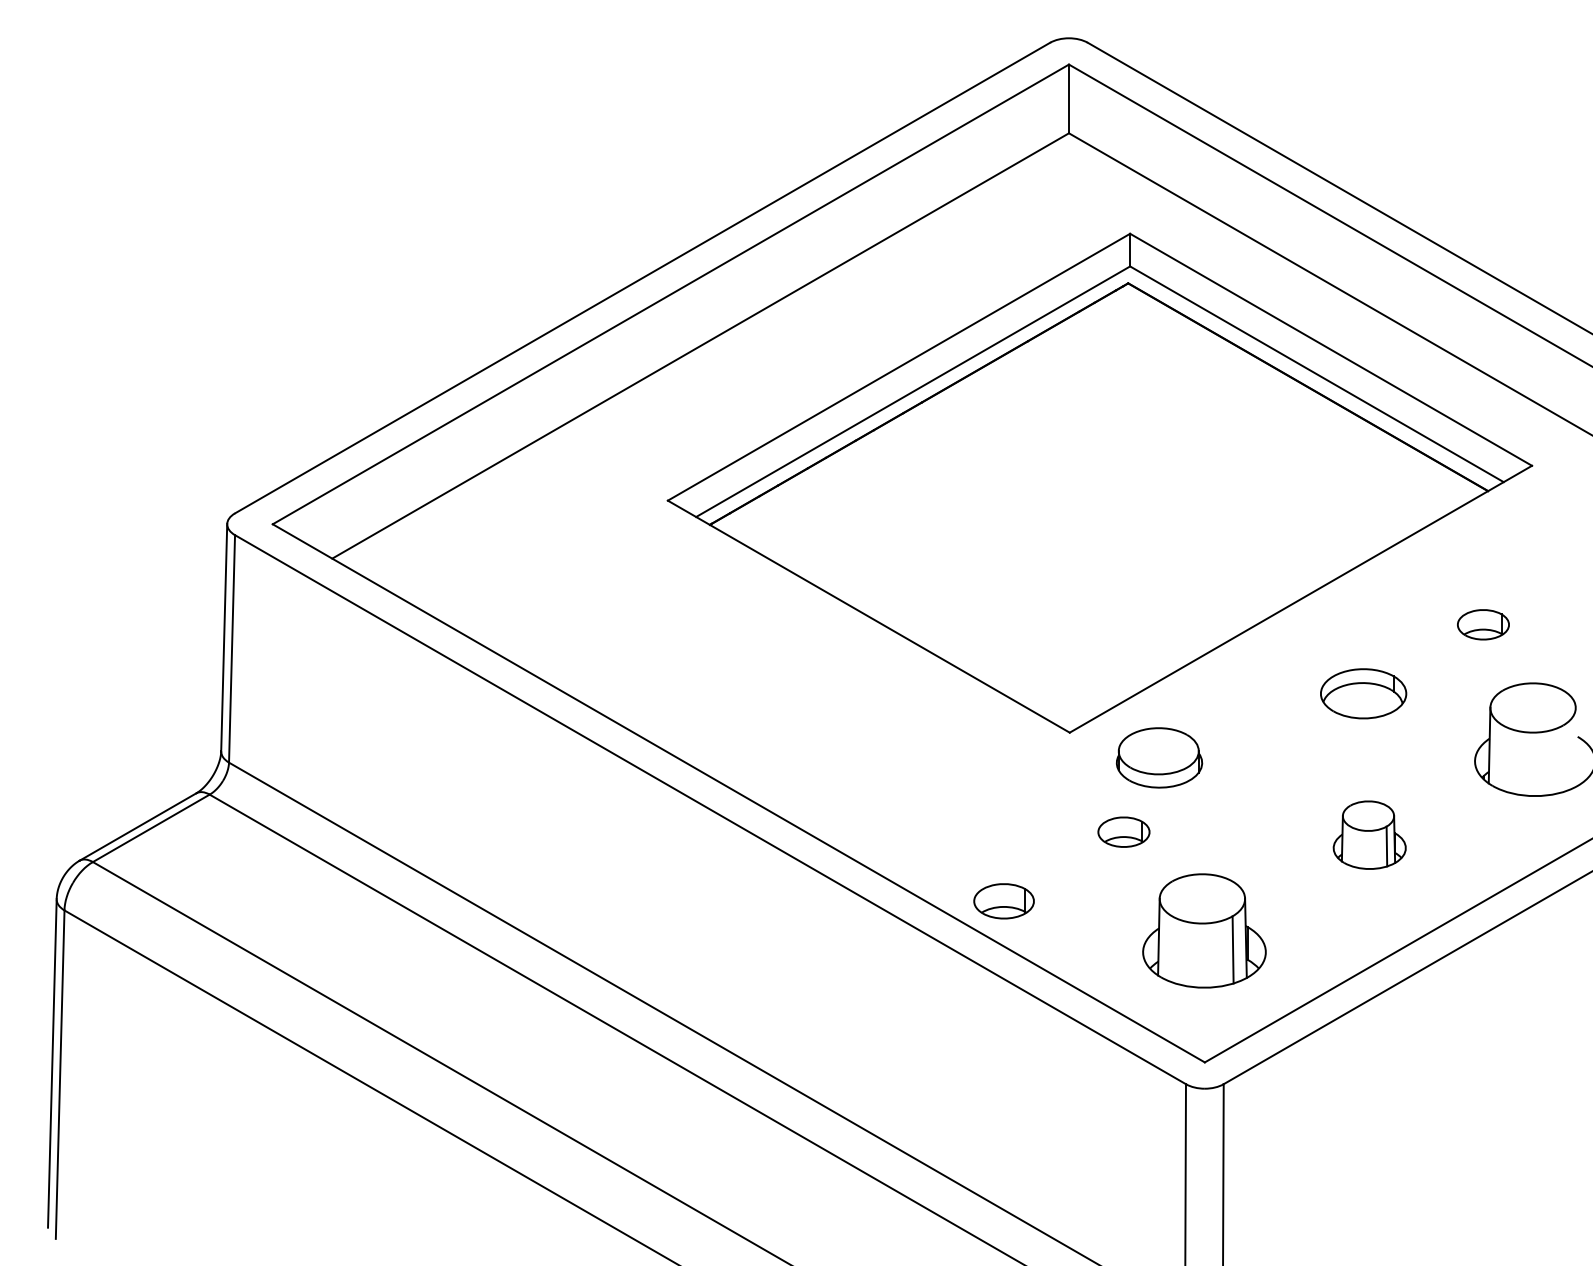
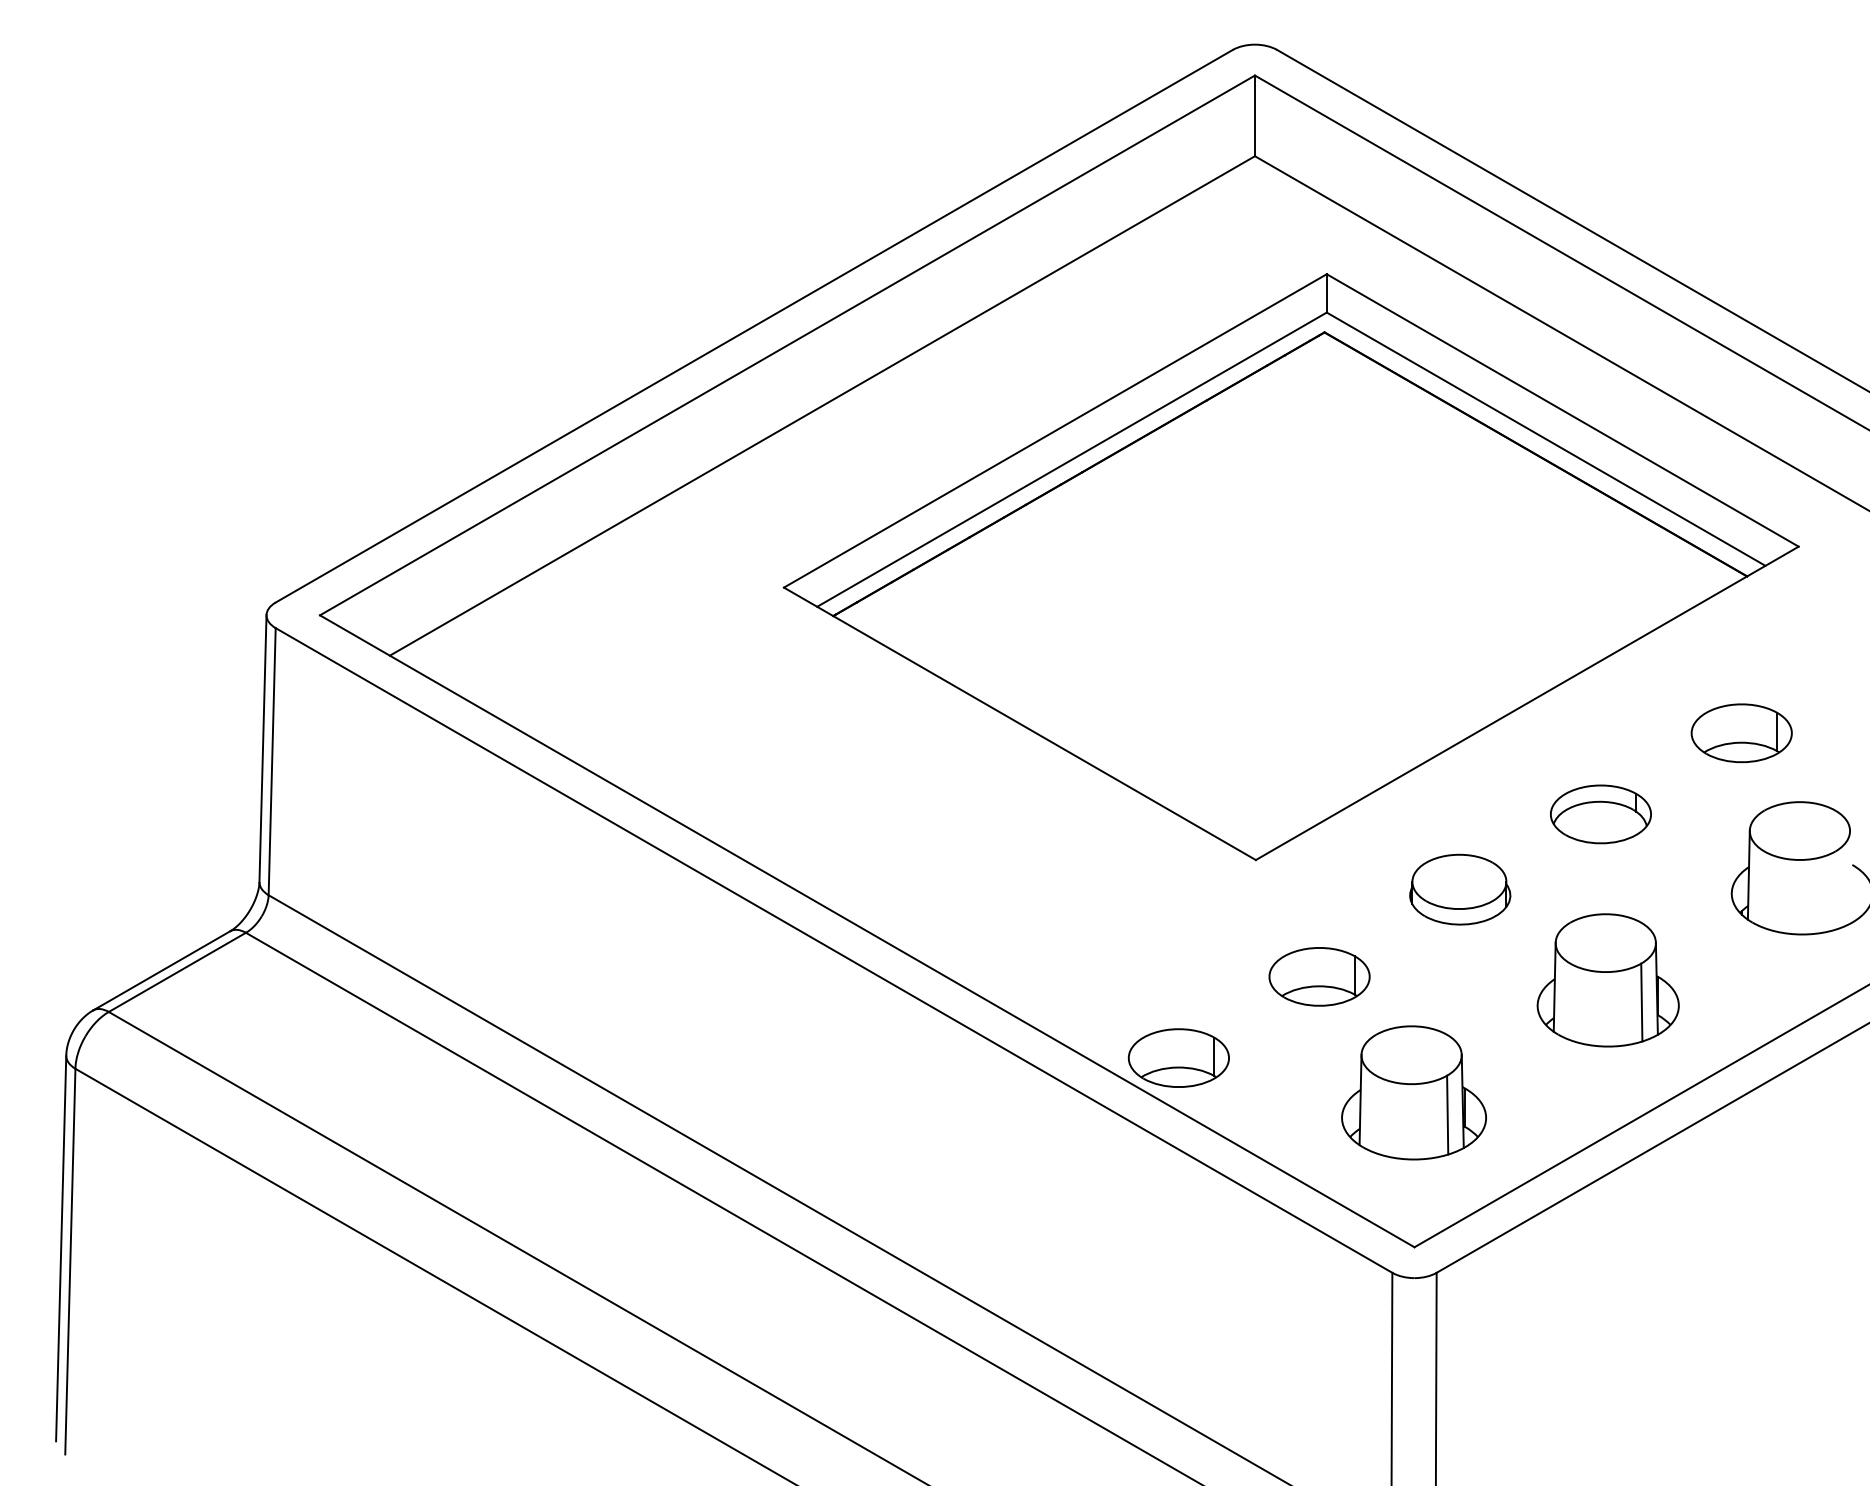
part: (1483, 624) -> (1741, 733), size x1.67
part: (1159, 757) -> (1460, 889), moved
part: (1123, 831) -> (1319, 976), size x1.67
part: (1369, 835) -> (1607, 980), size x1.67
part: (1003, 900) -> (1178, 1057), size x1.43

